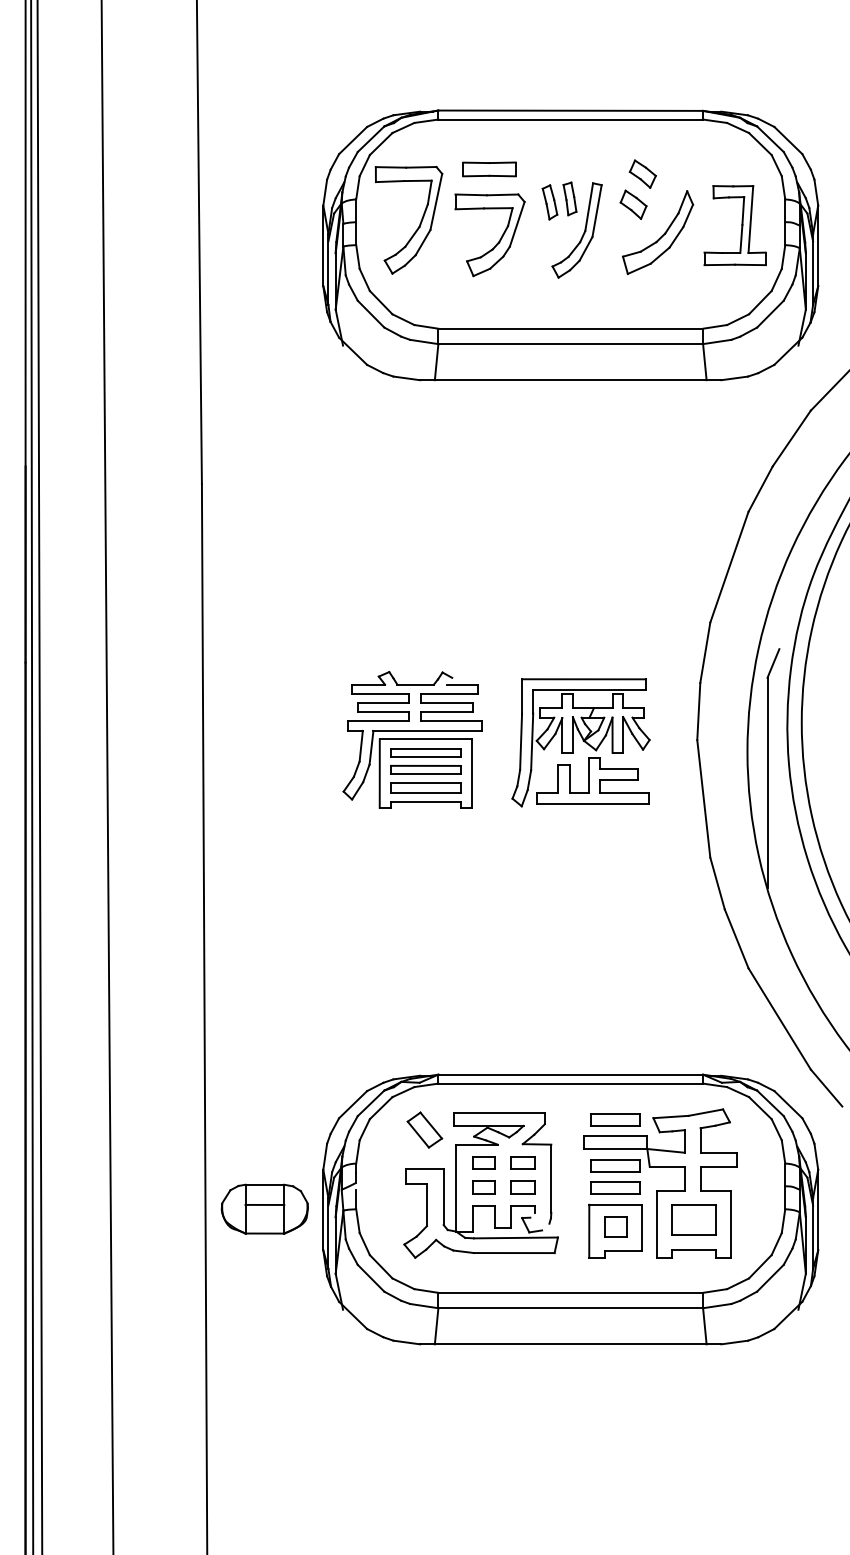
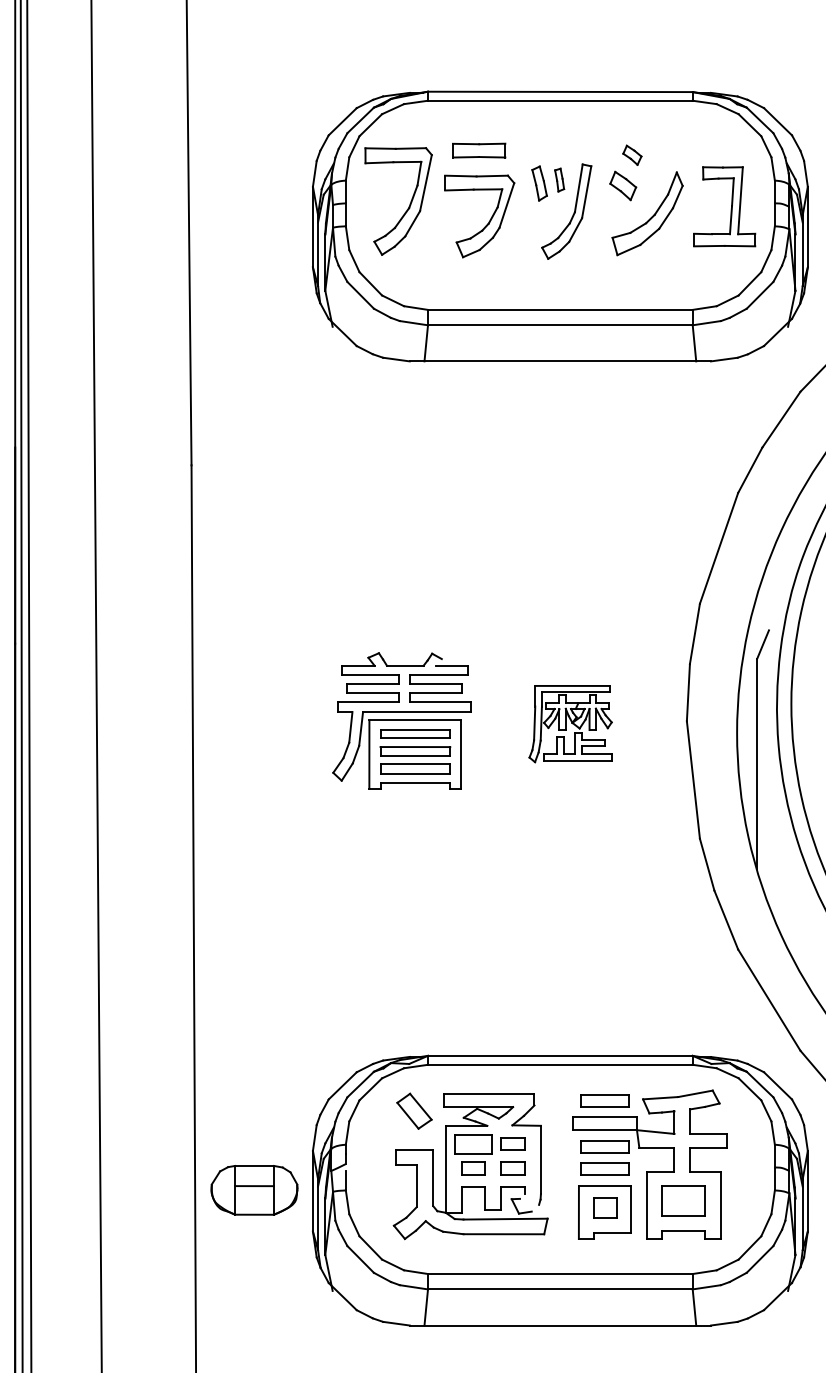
part: (642, 173) -> (632, 154), size x0.7
part: (569, 198) -> (559, 179), size x0.7
part: (580, 742) -> (570, 723), size x0.6
part: (483, 1162) -> (473, 1143), size x1.6

